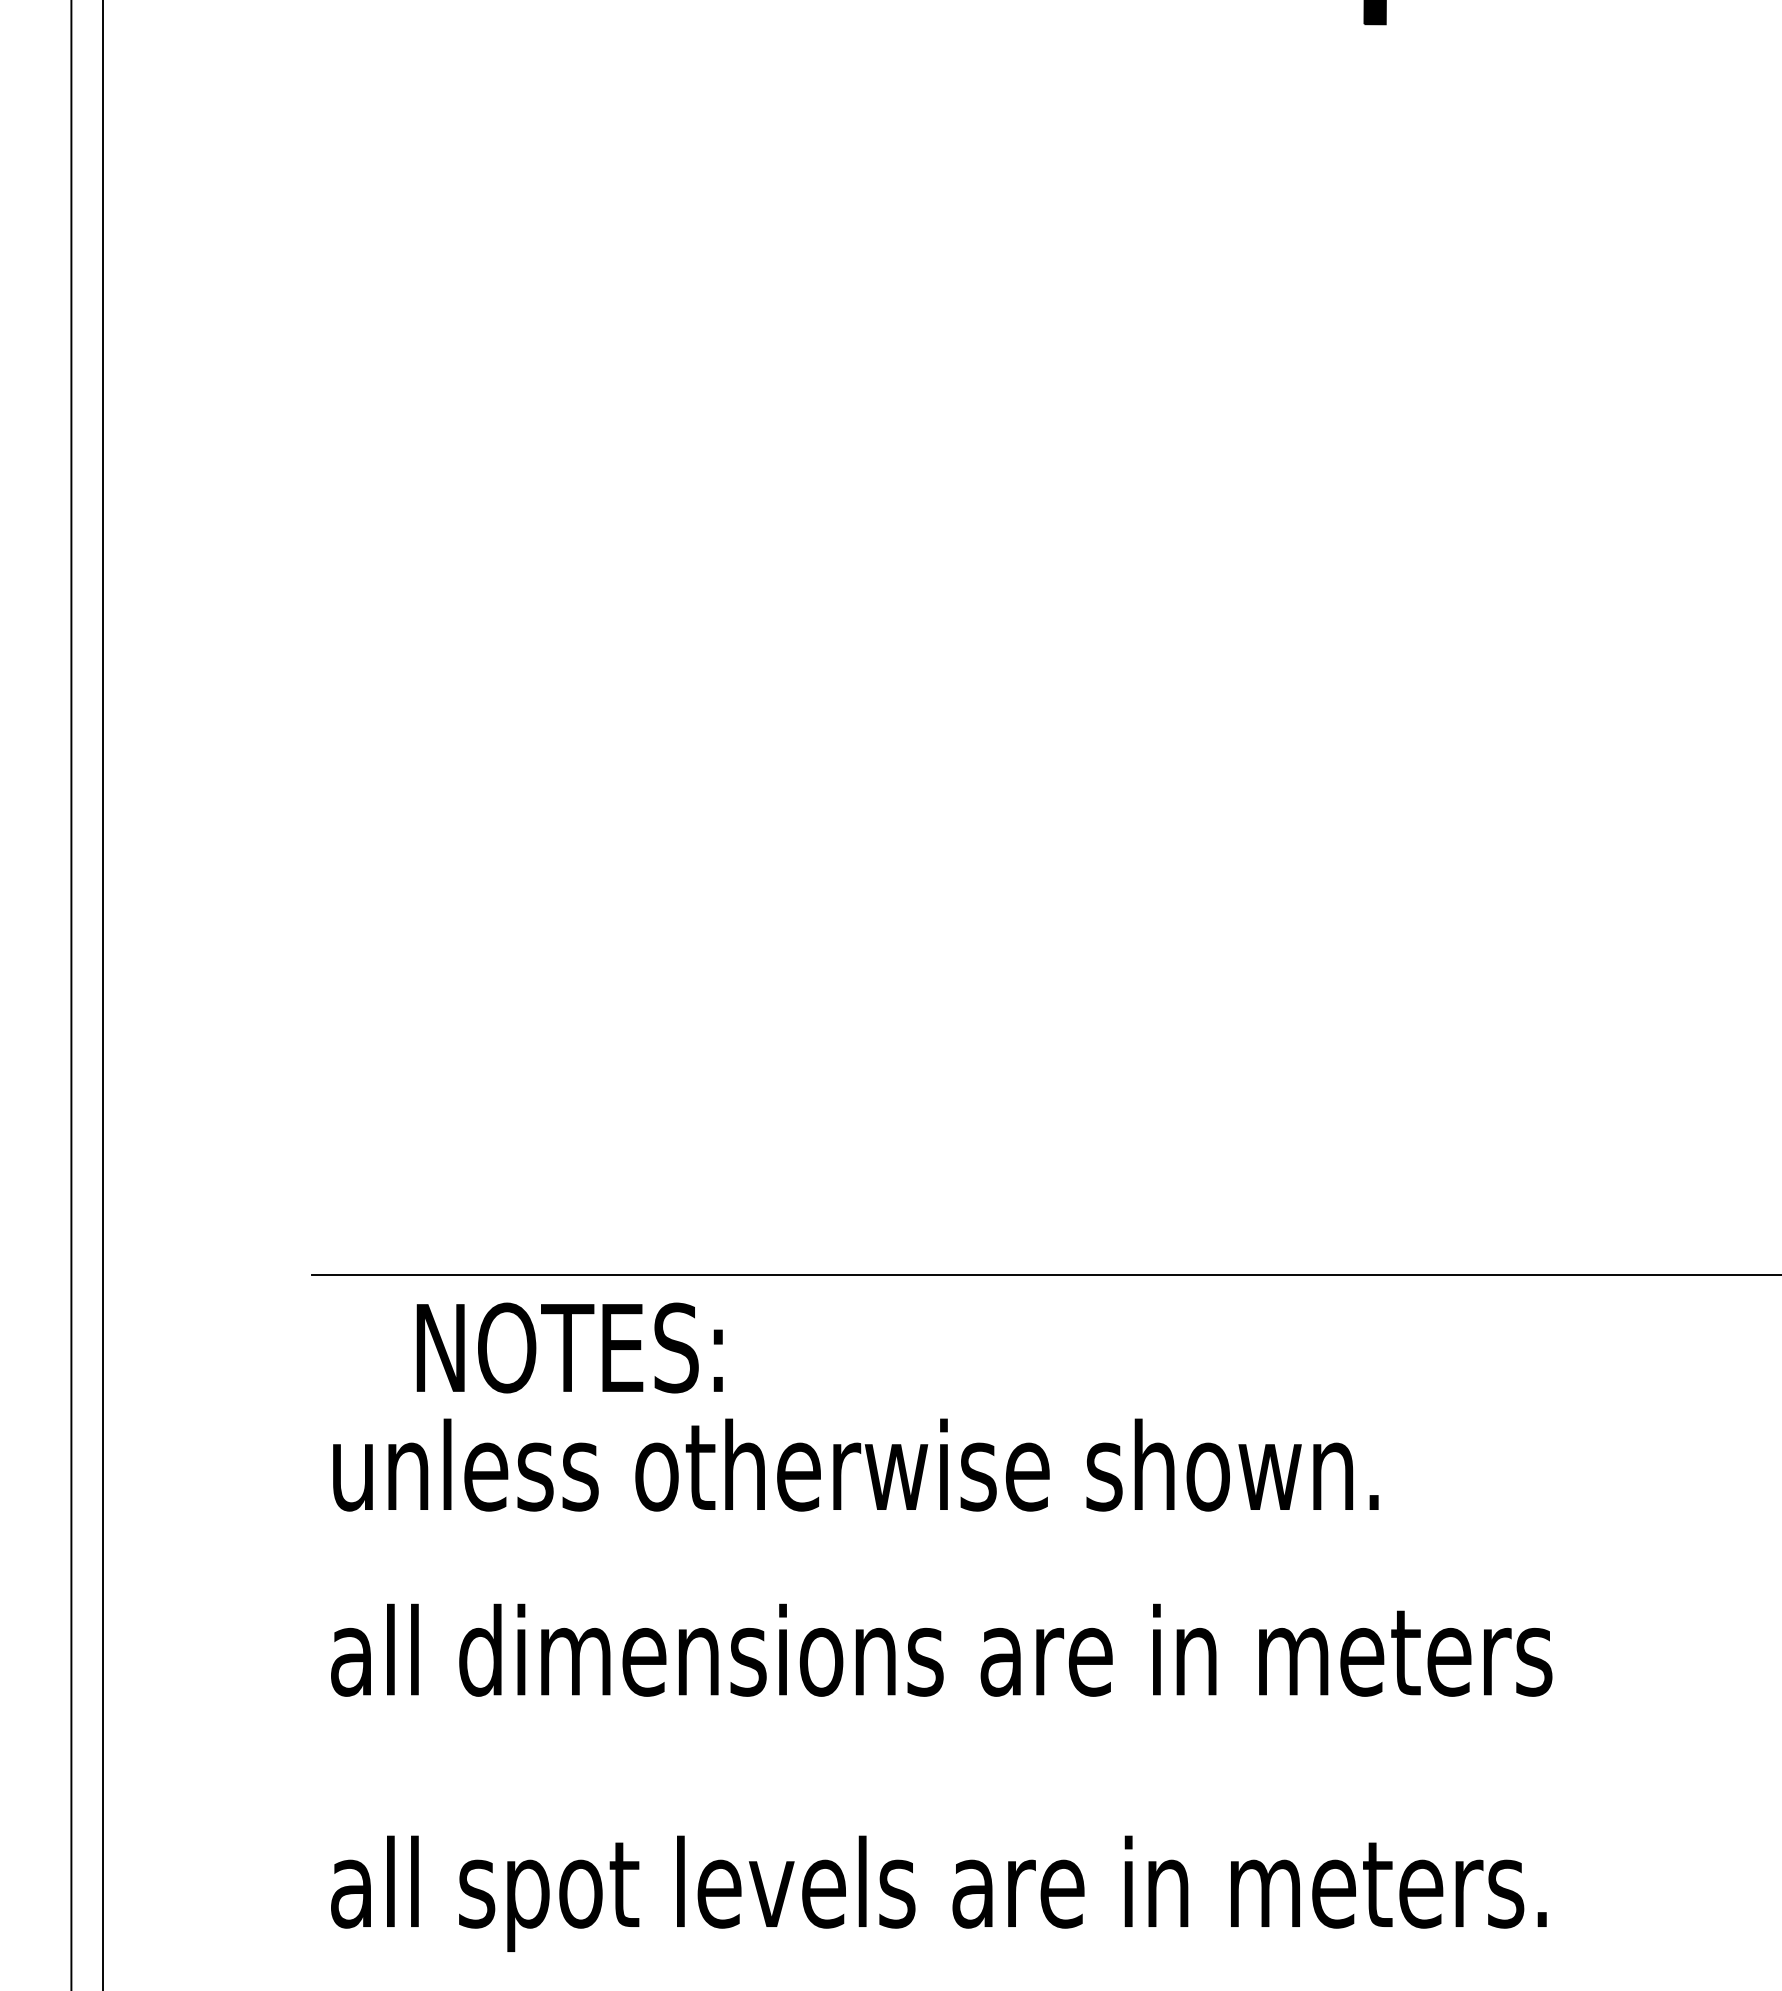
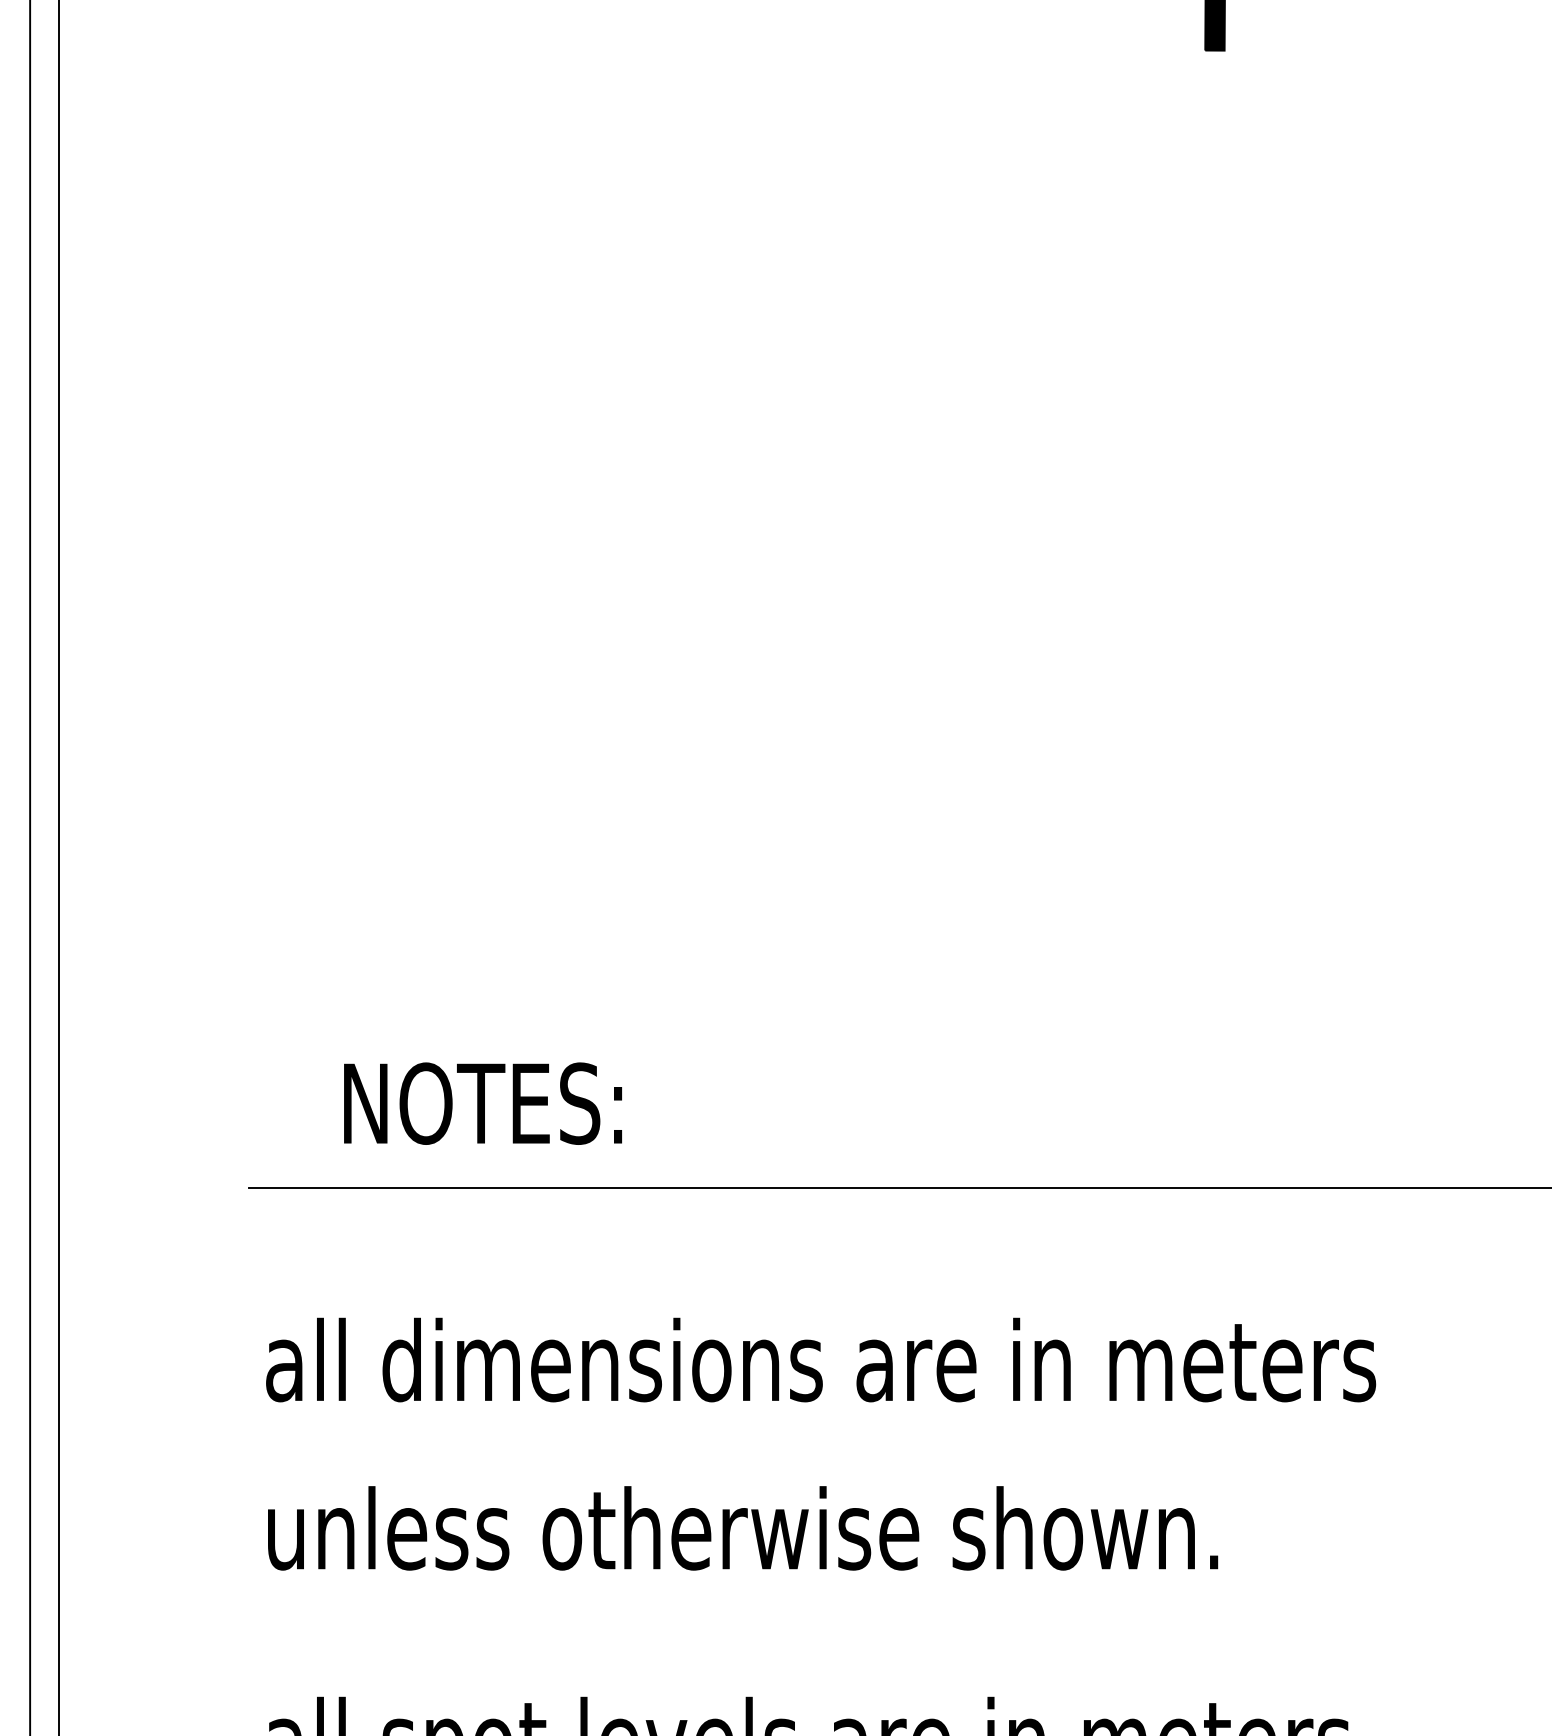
text: (569, 1347) -> (482, 1103), moved
text: (941, 1464) -> (820, 1359), unless otherwise shown. -> all dimensions are in meters
text: (941, 1649) -> (820, 1527), all dimensions are in meters -> unless otherwise shown.

